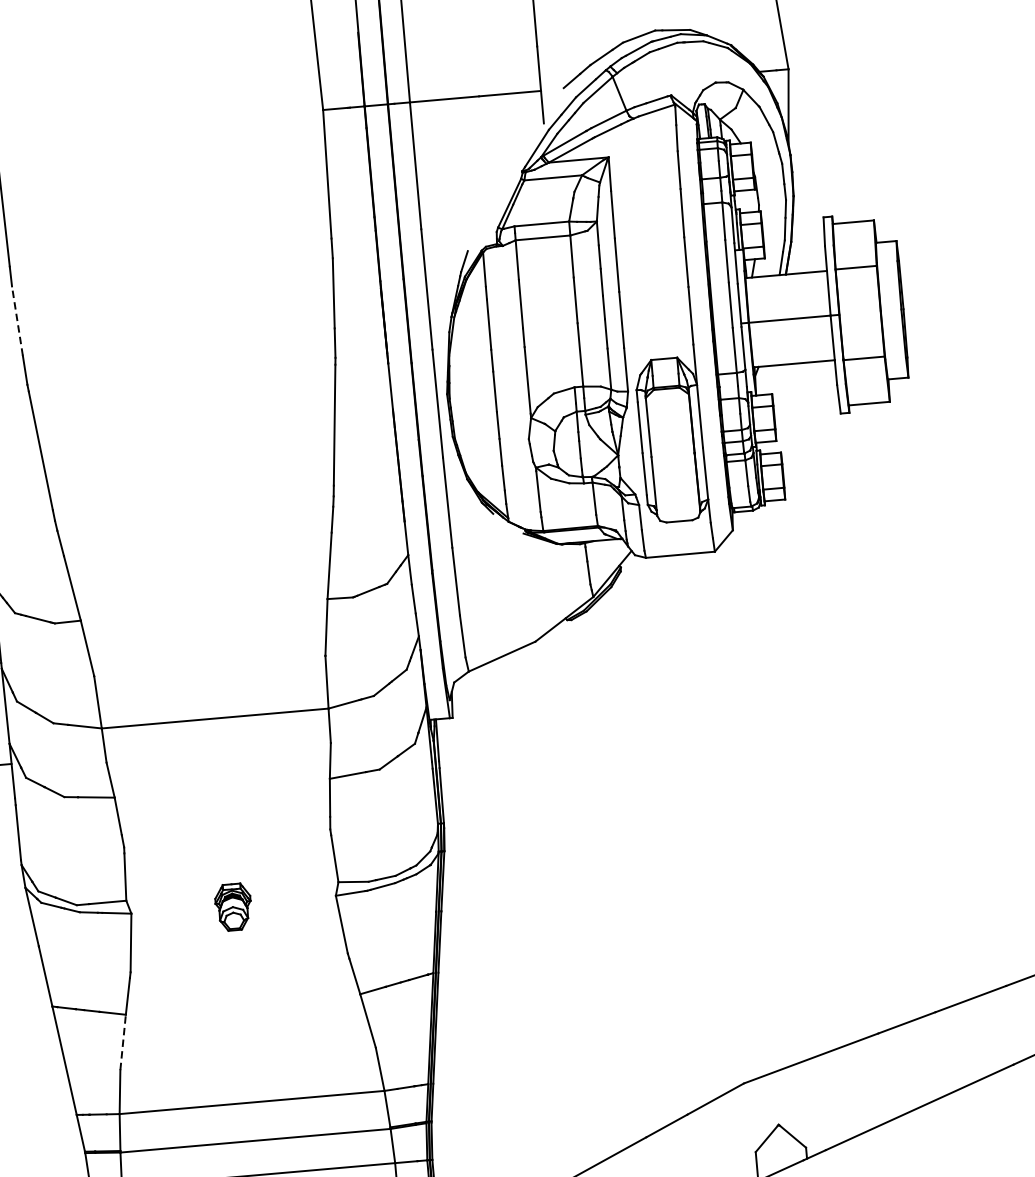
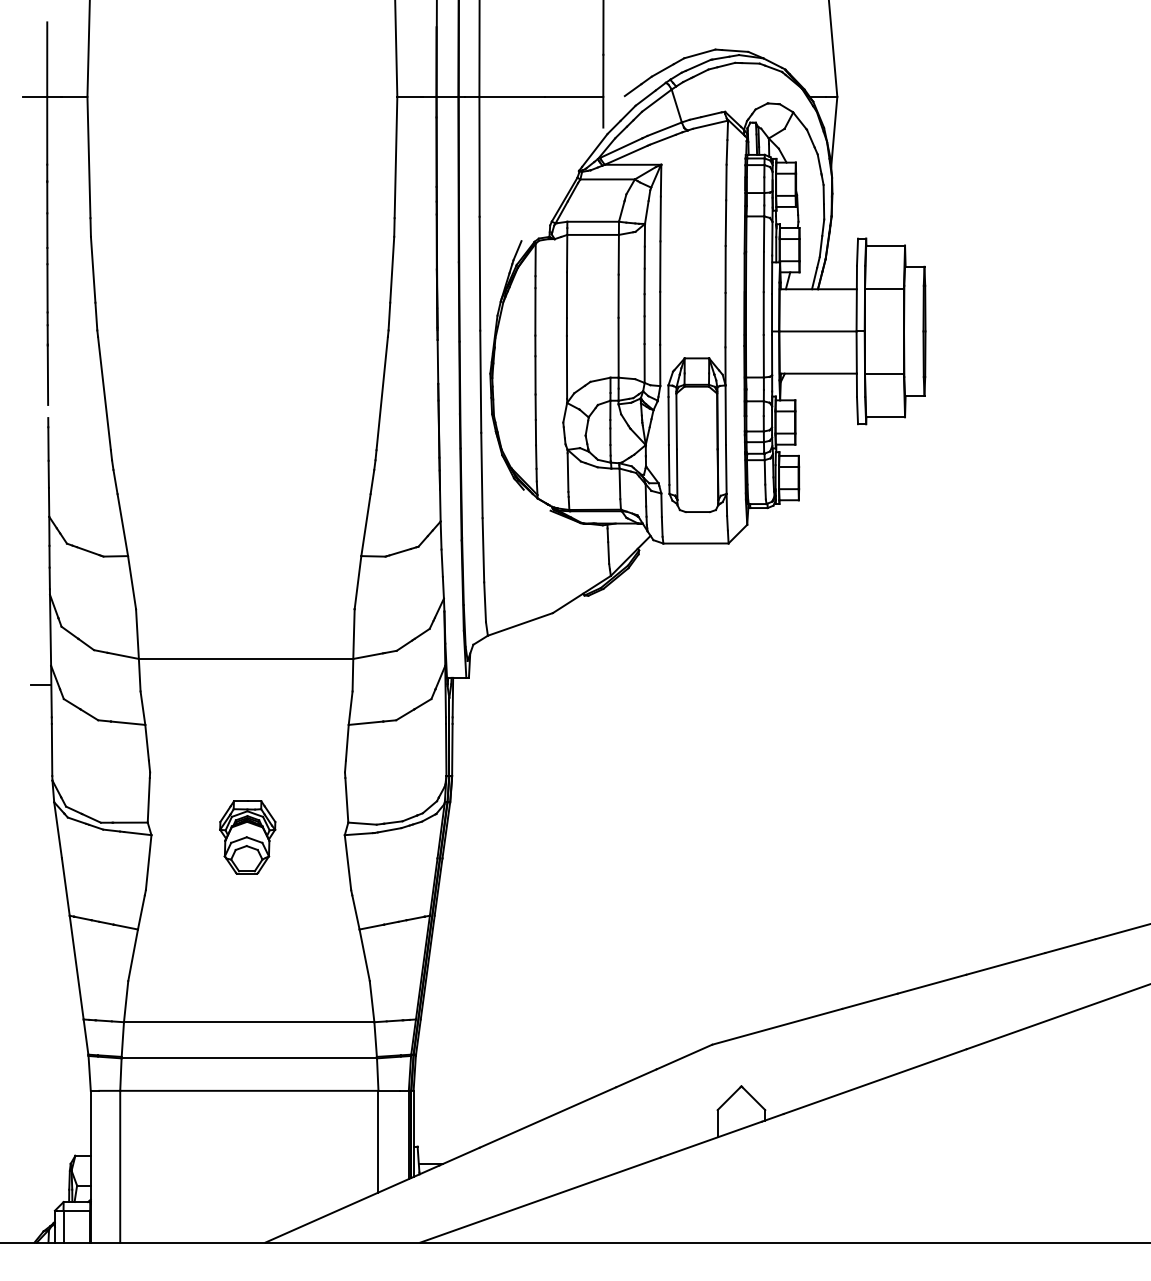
line: (17, 320) -> (93, 269), dashed -> solid
part: (233, 907) -> (247, 837), size x1.67
line: (123, 1041) -> (133, 954), dashed -> solid

